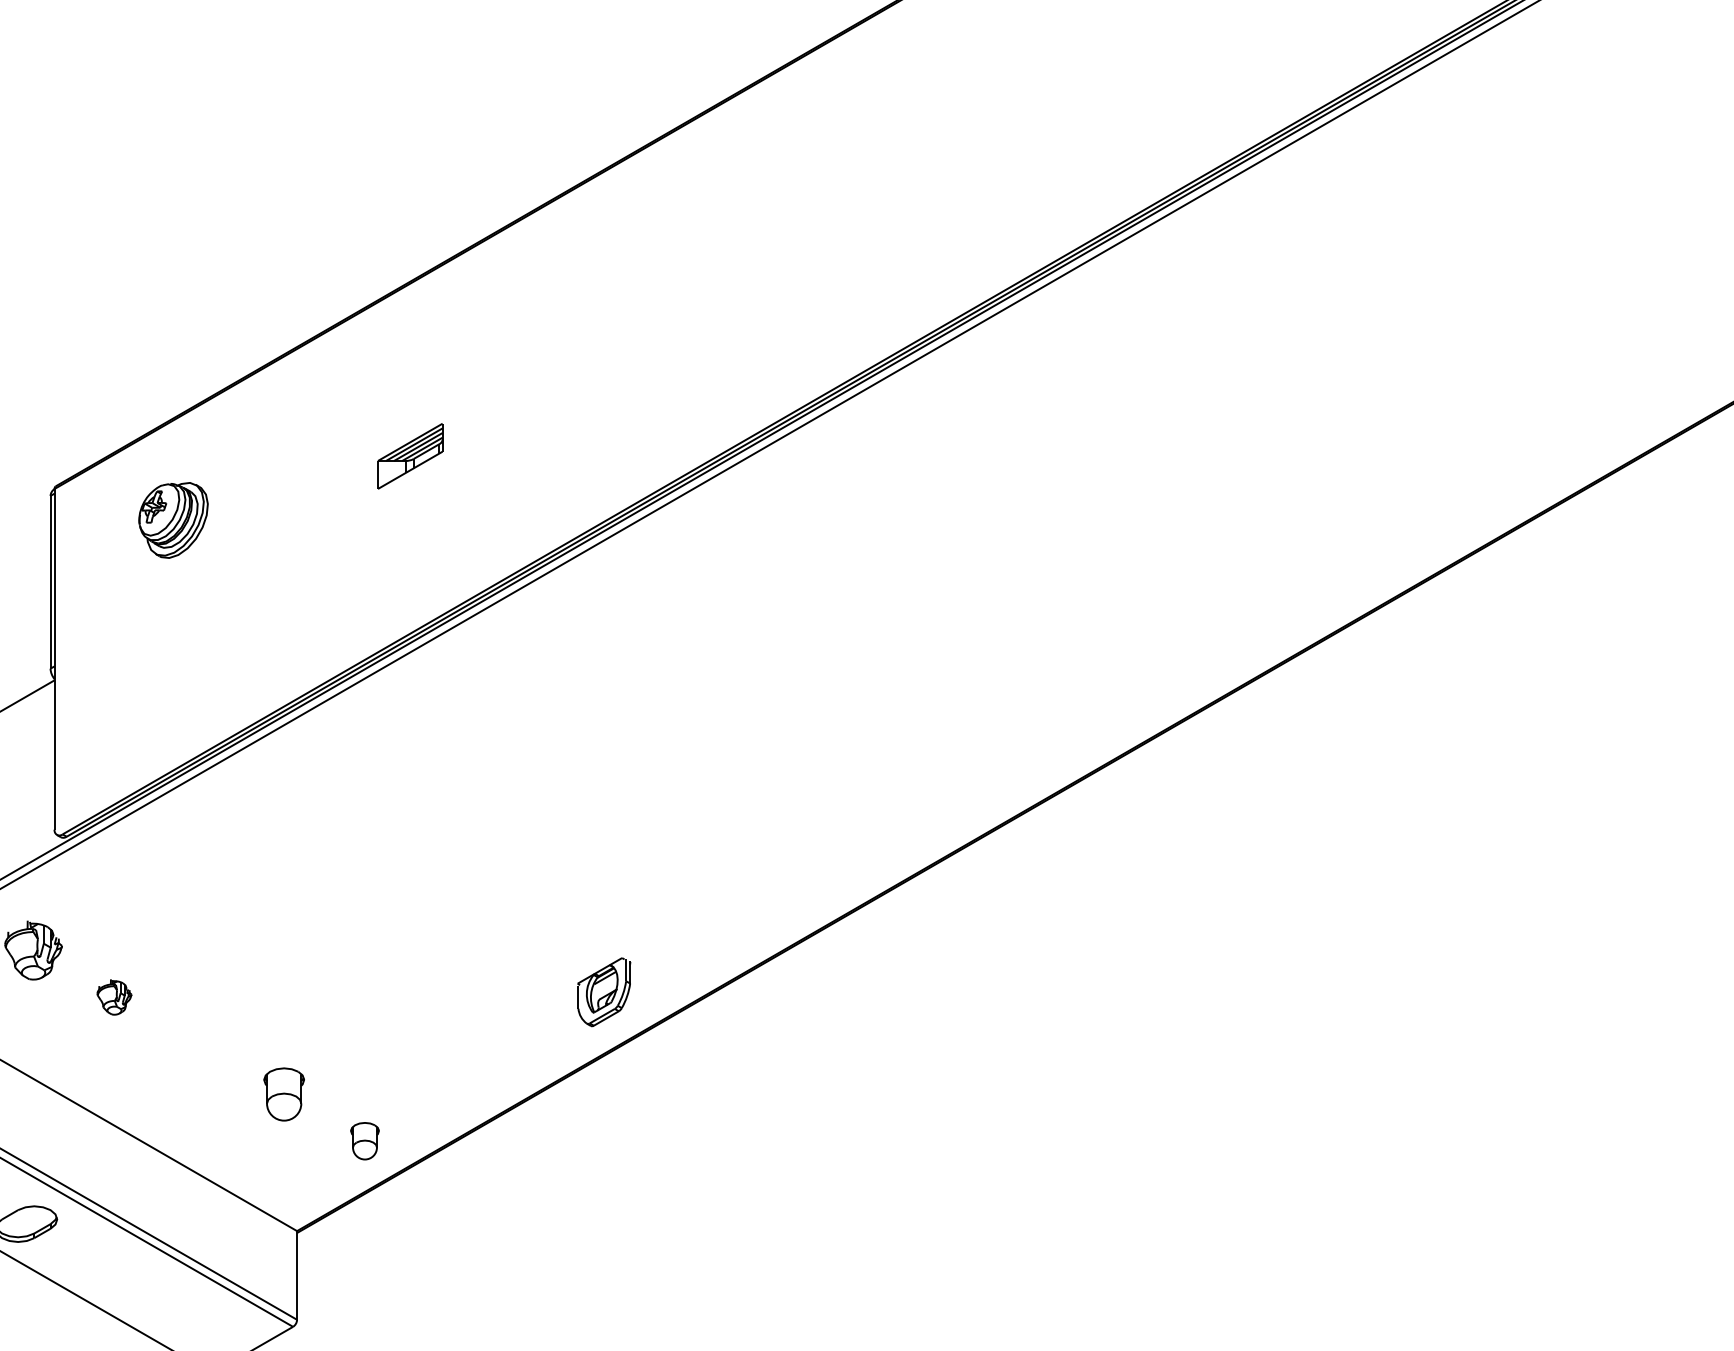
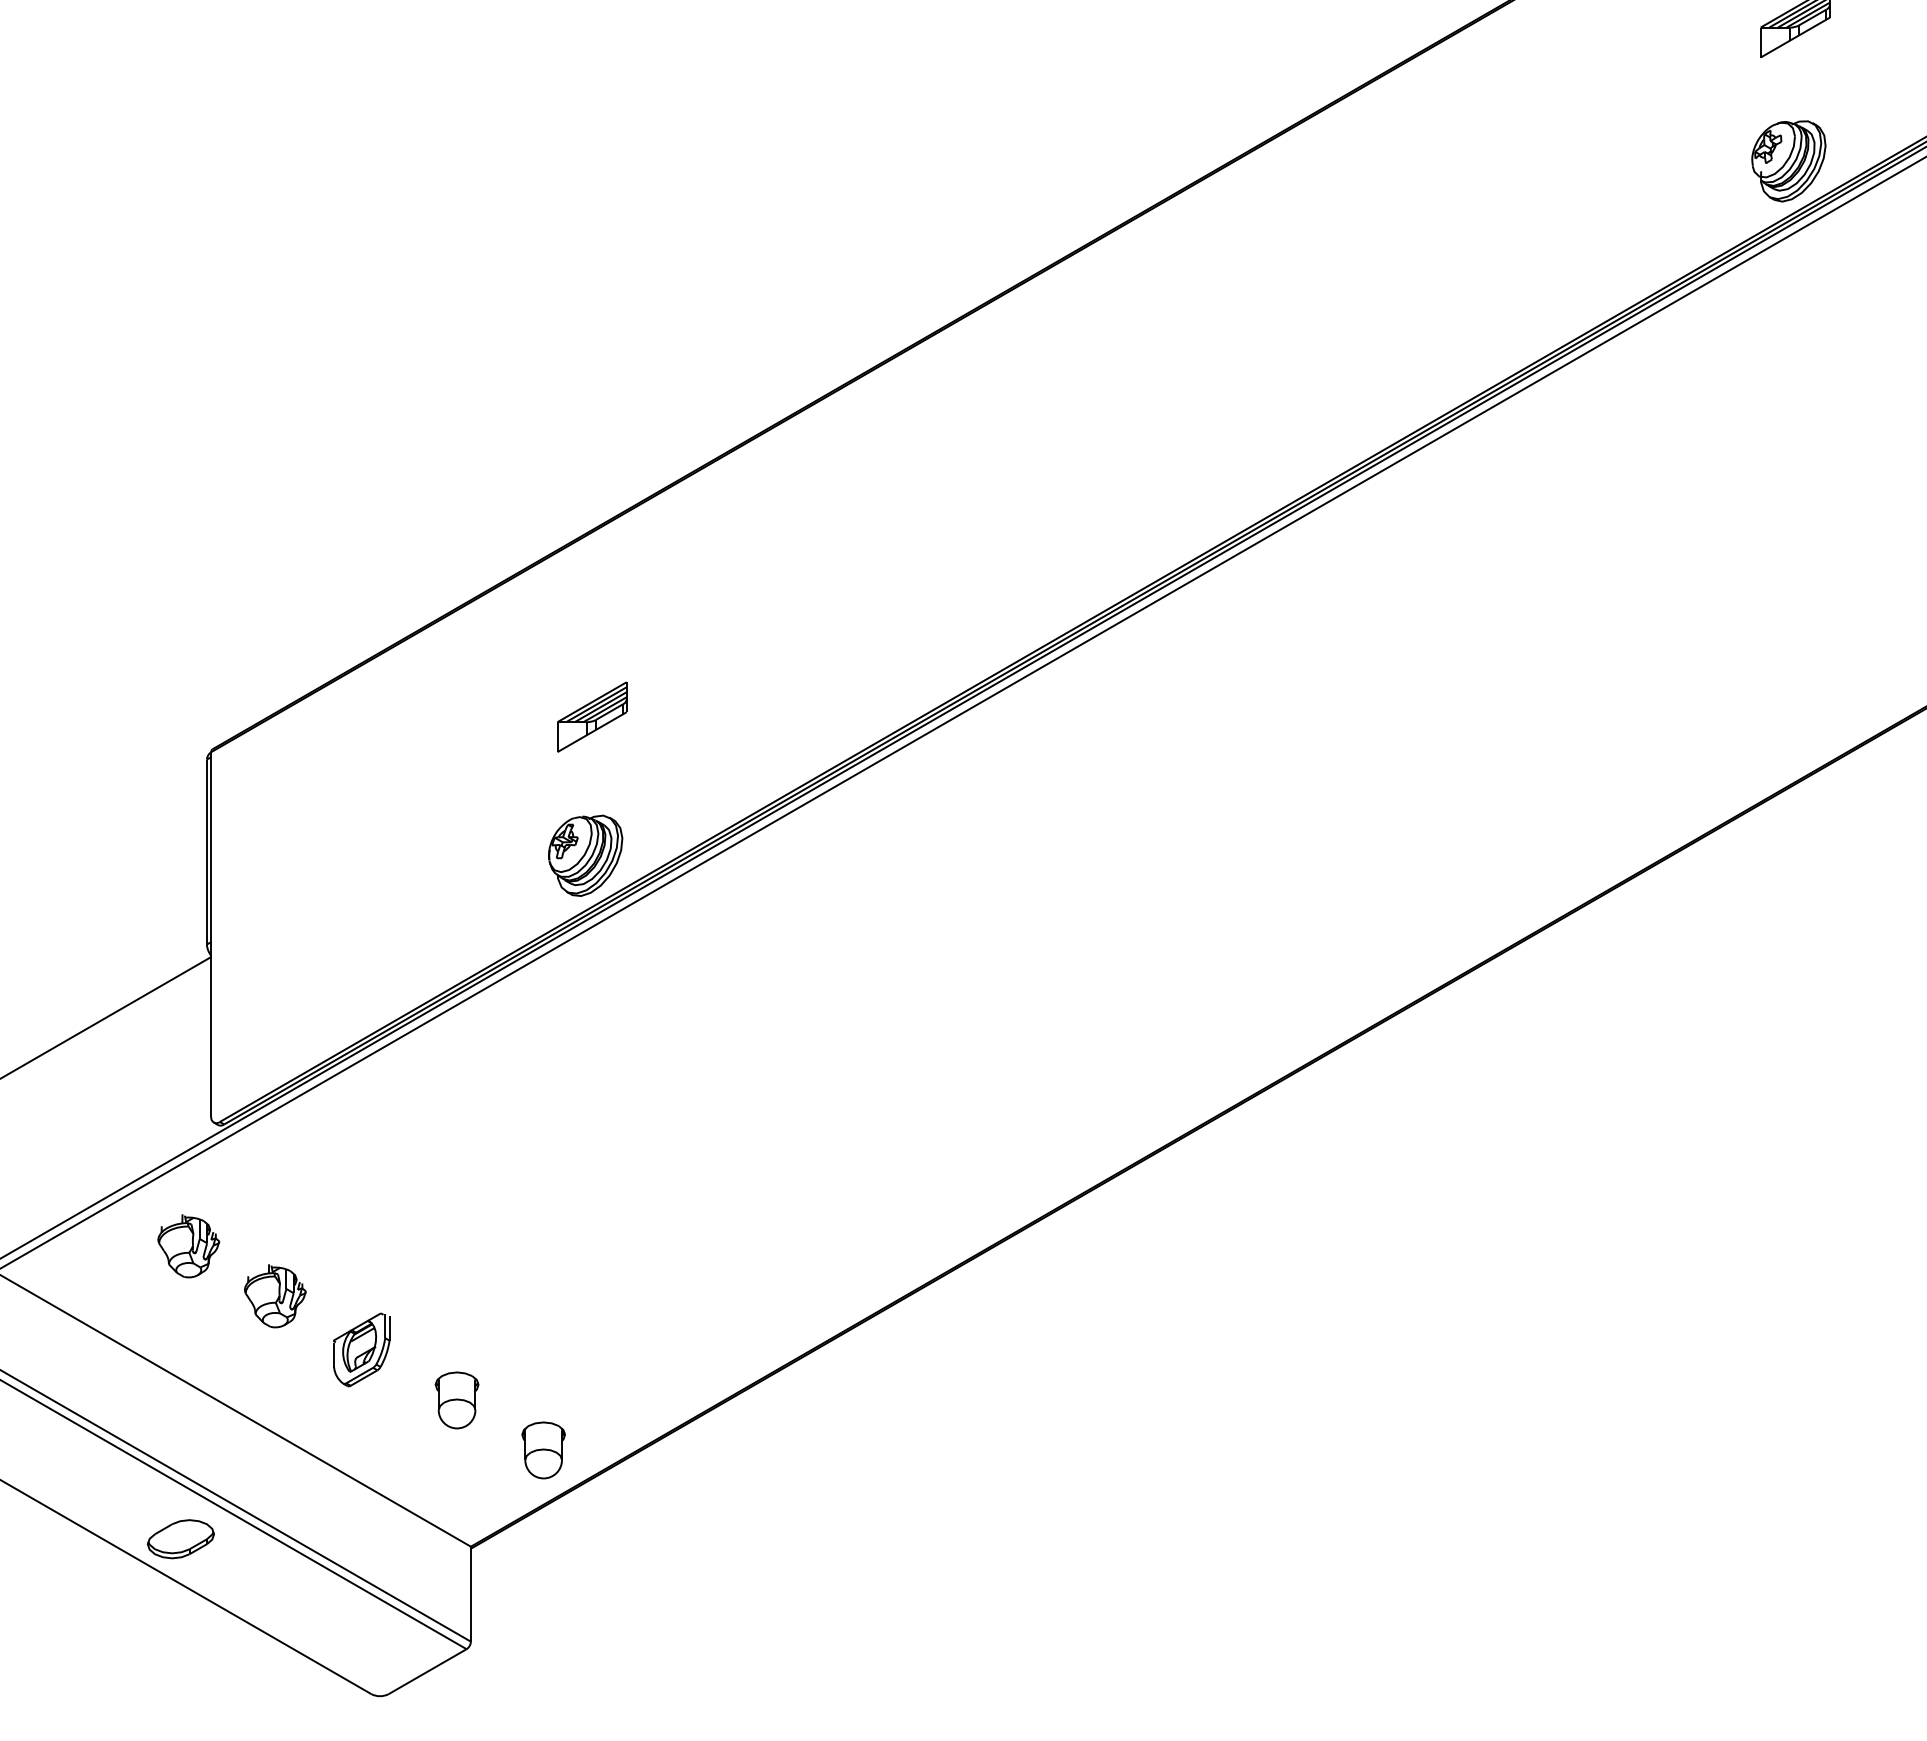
part: (173, 520) -> (585, 855), moved
part: (603, 991) -> (361, 1349), moved
part: (114, 997) -> (275, 1296), size x1.67
part: (364, 1141) -> (543, 1450), size x1.43

